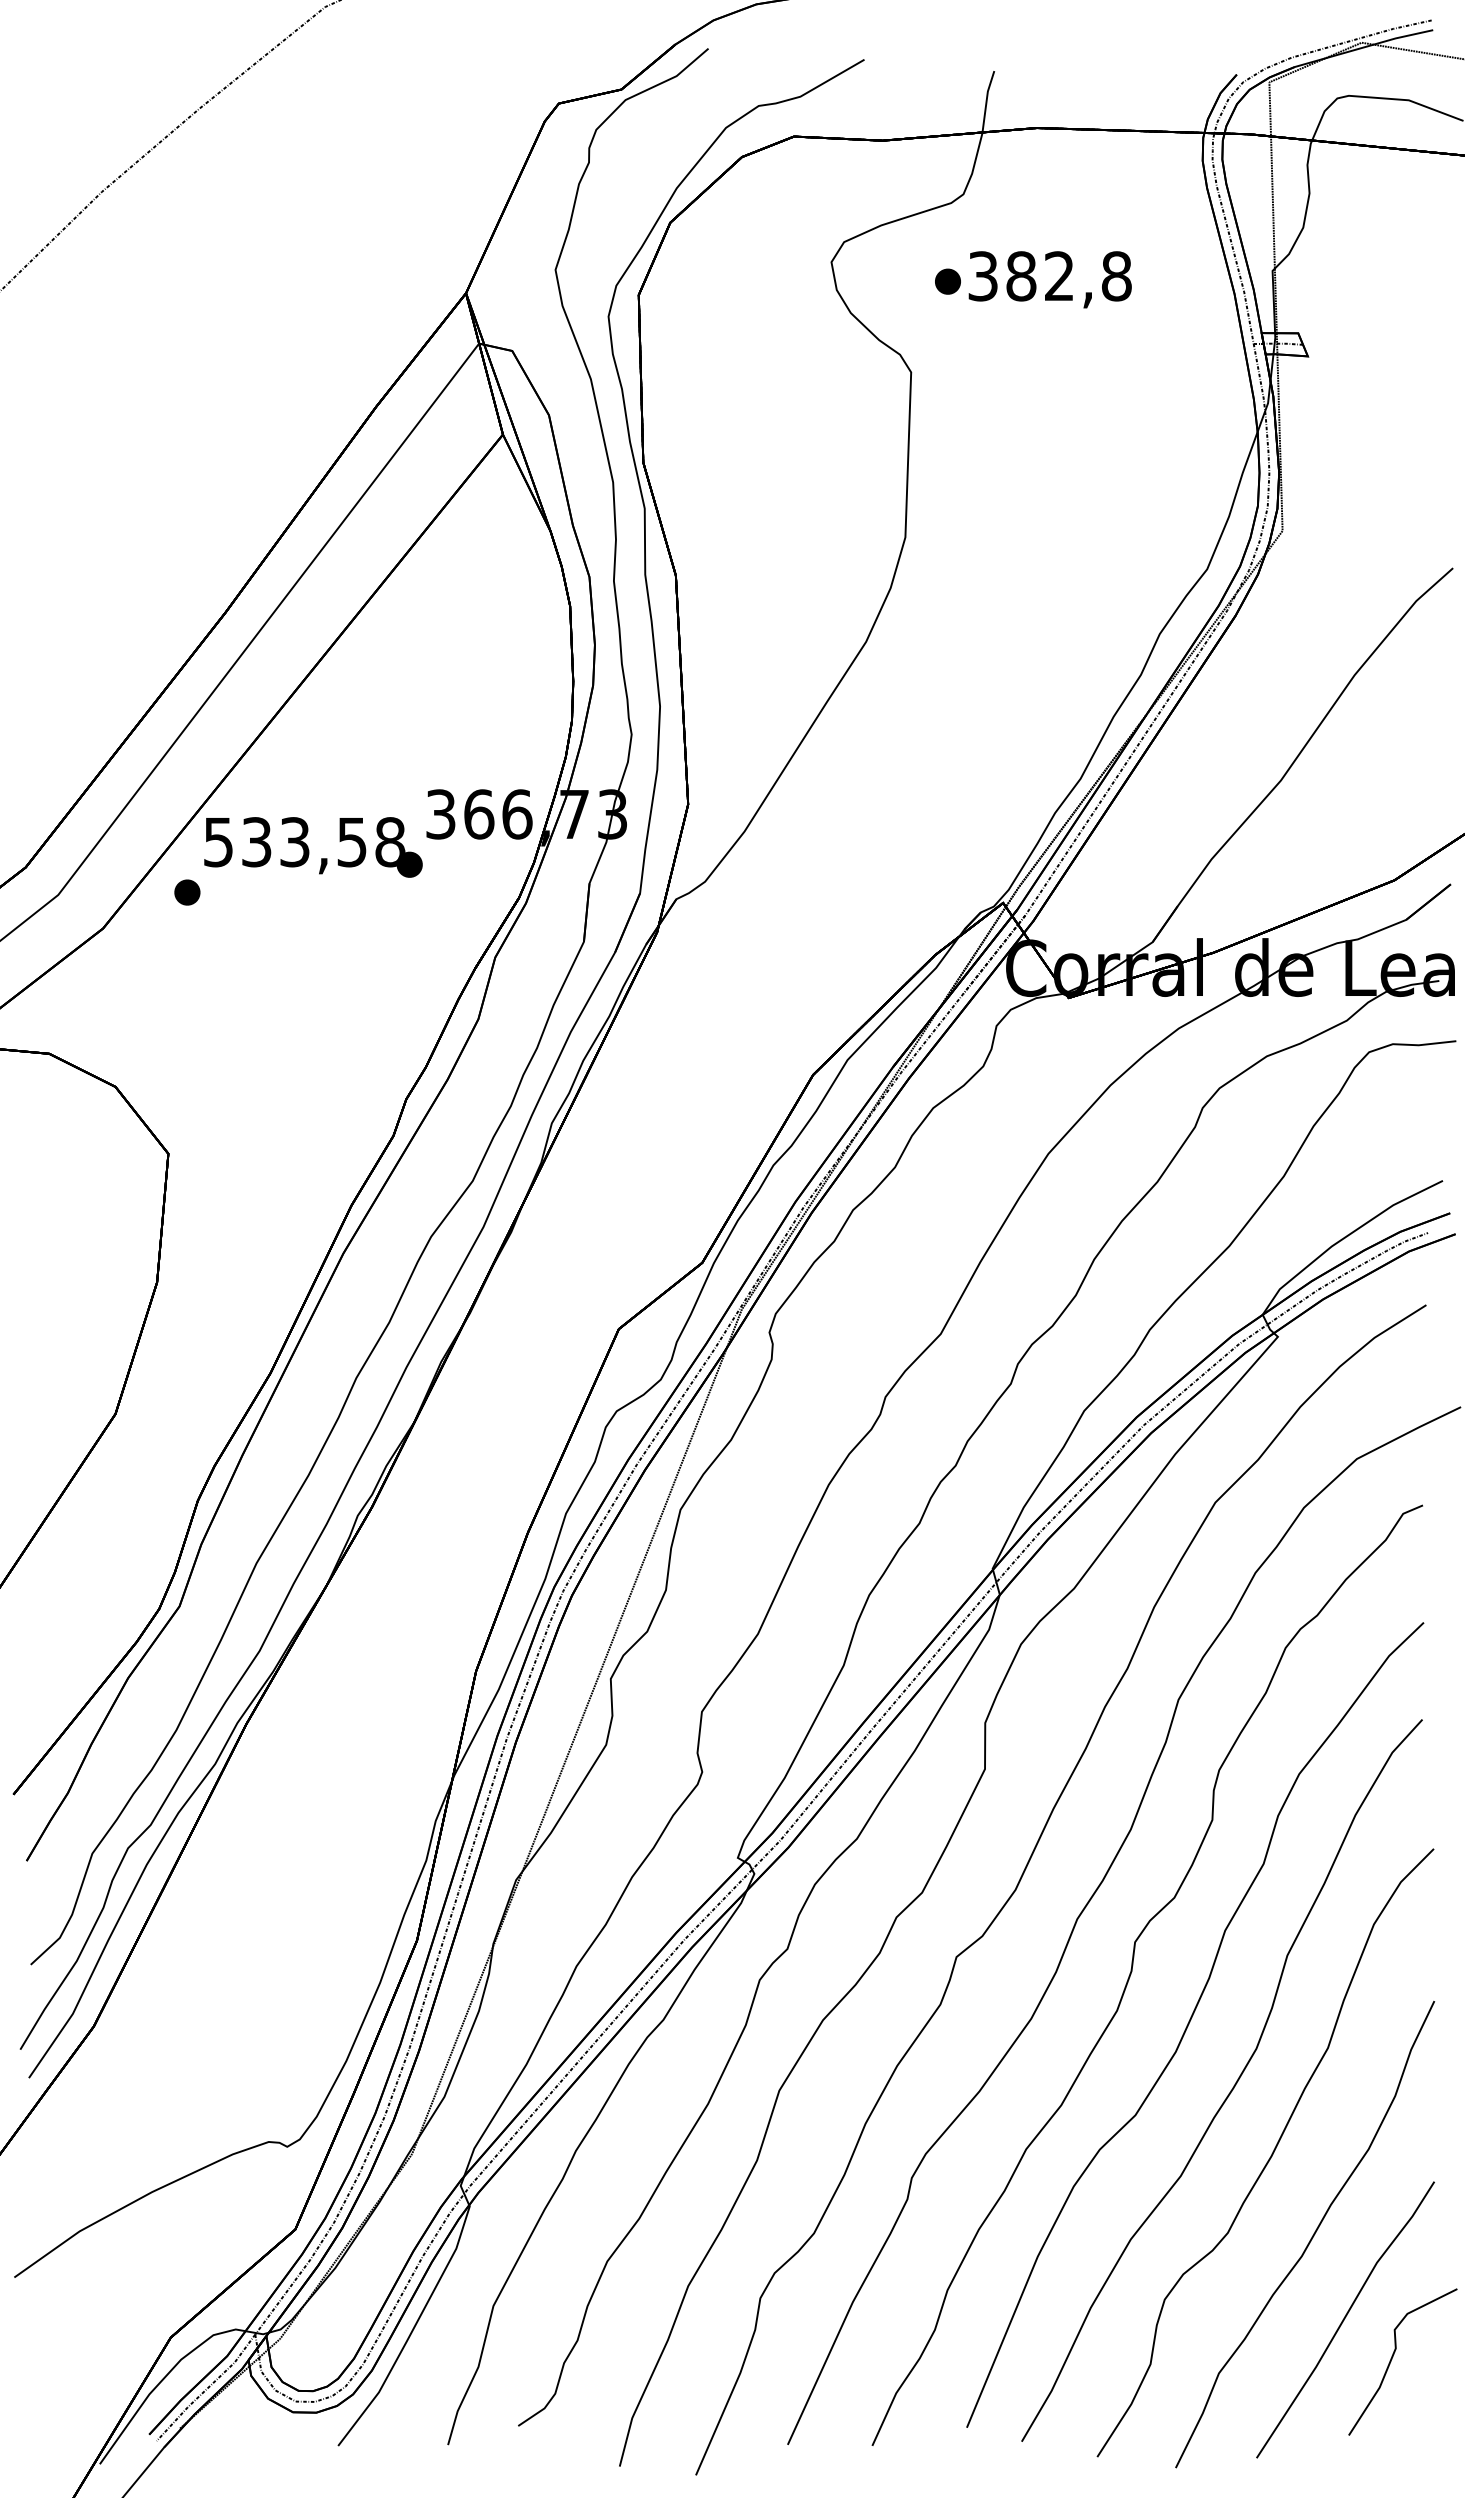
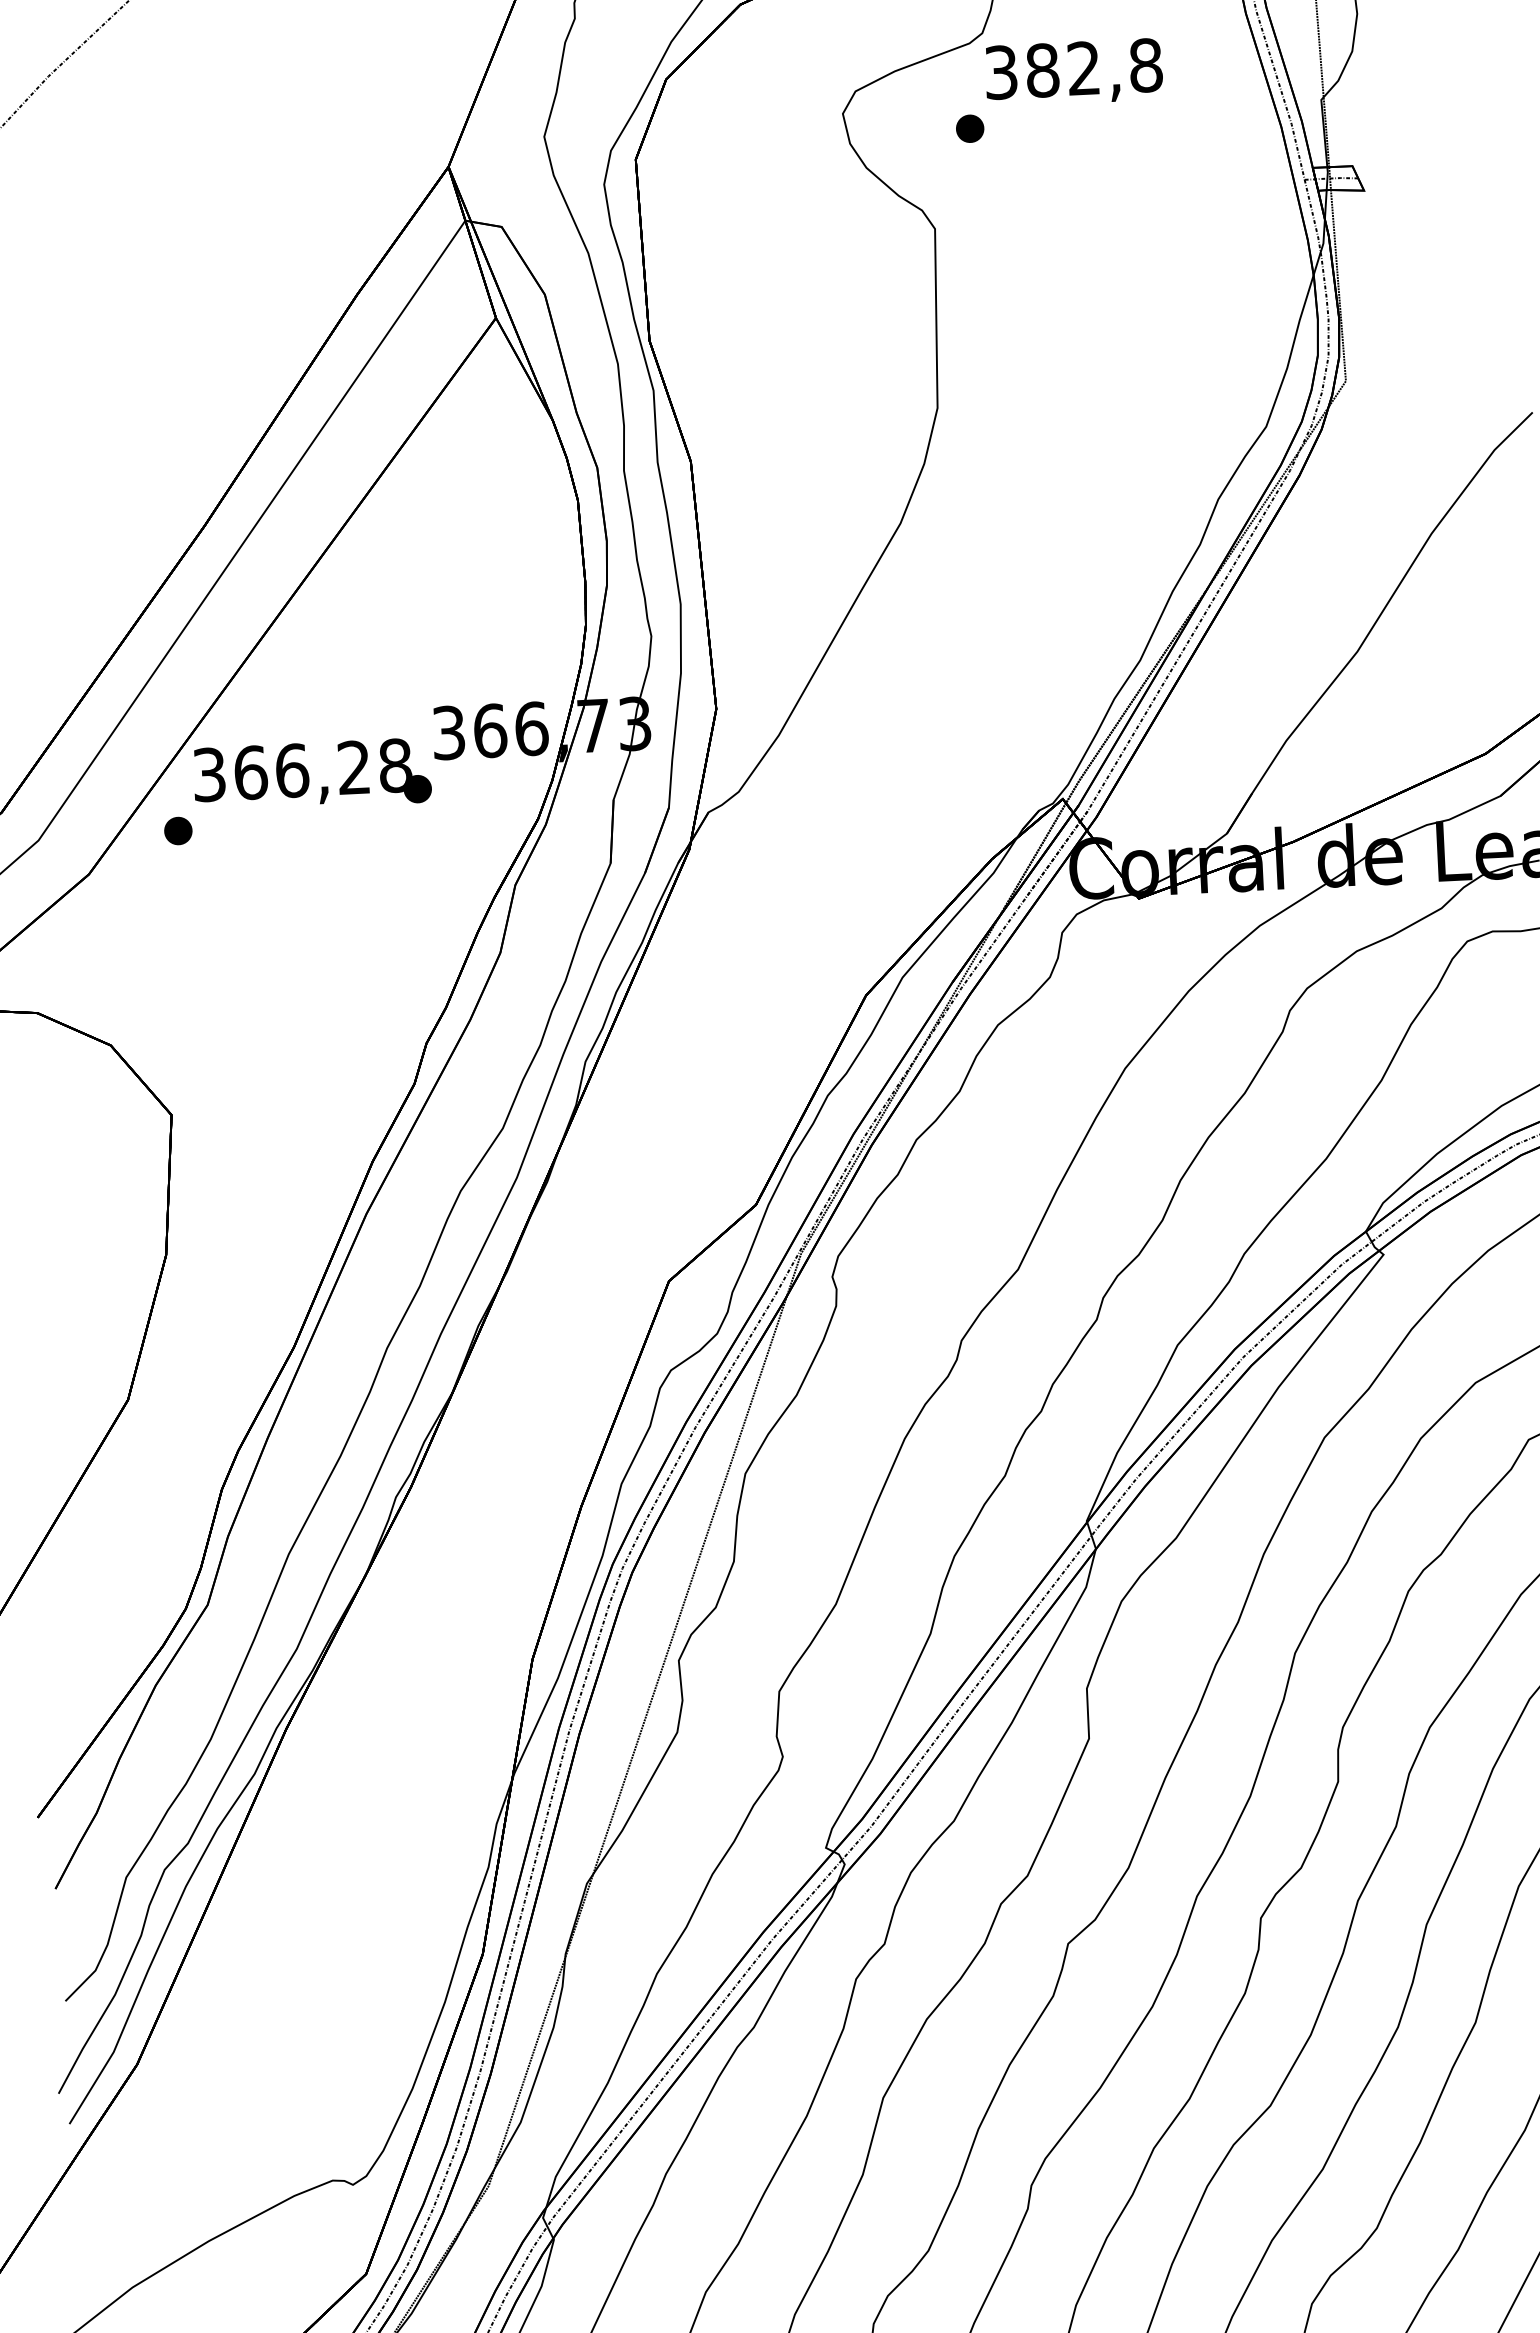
text: (1049, 279) -> (1073, 72), moved
text: (285, 842) -> (281, 771), 533,58 -> 366,28

